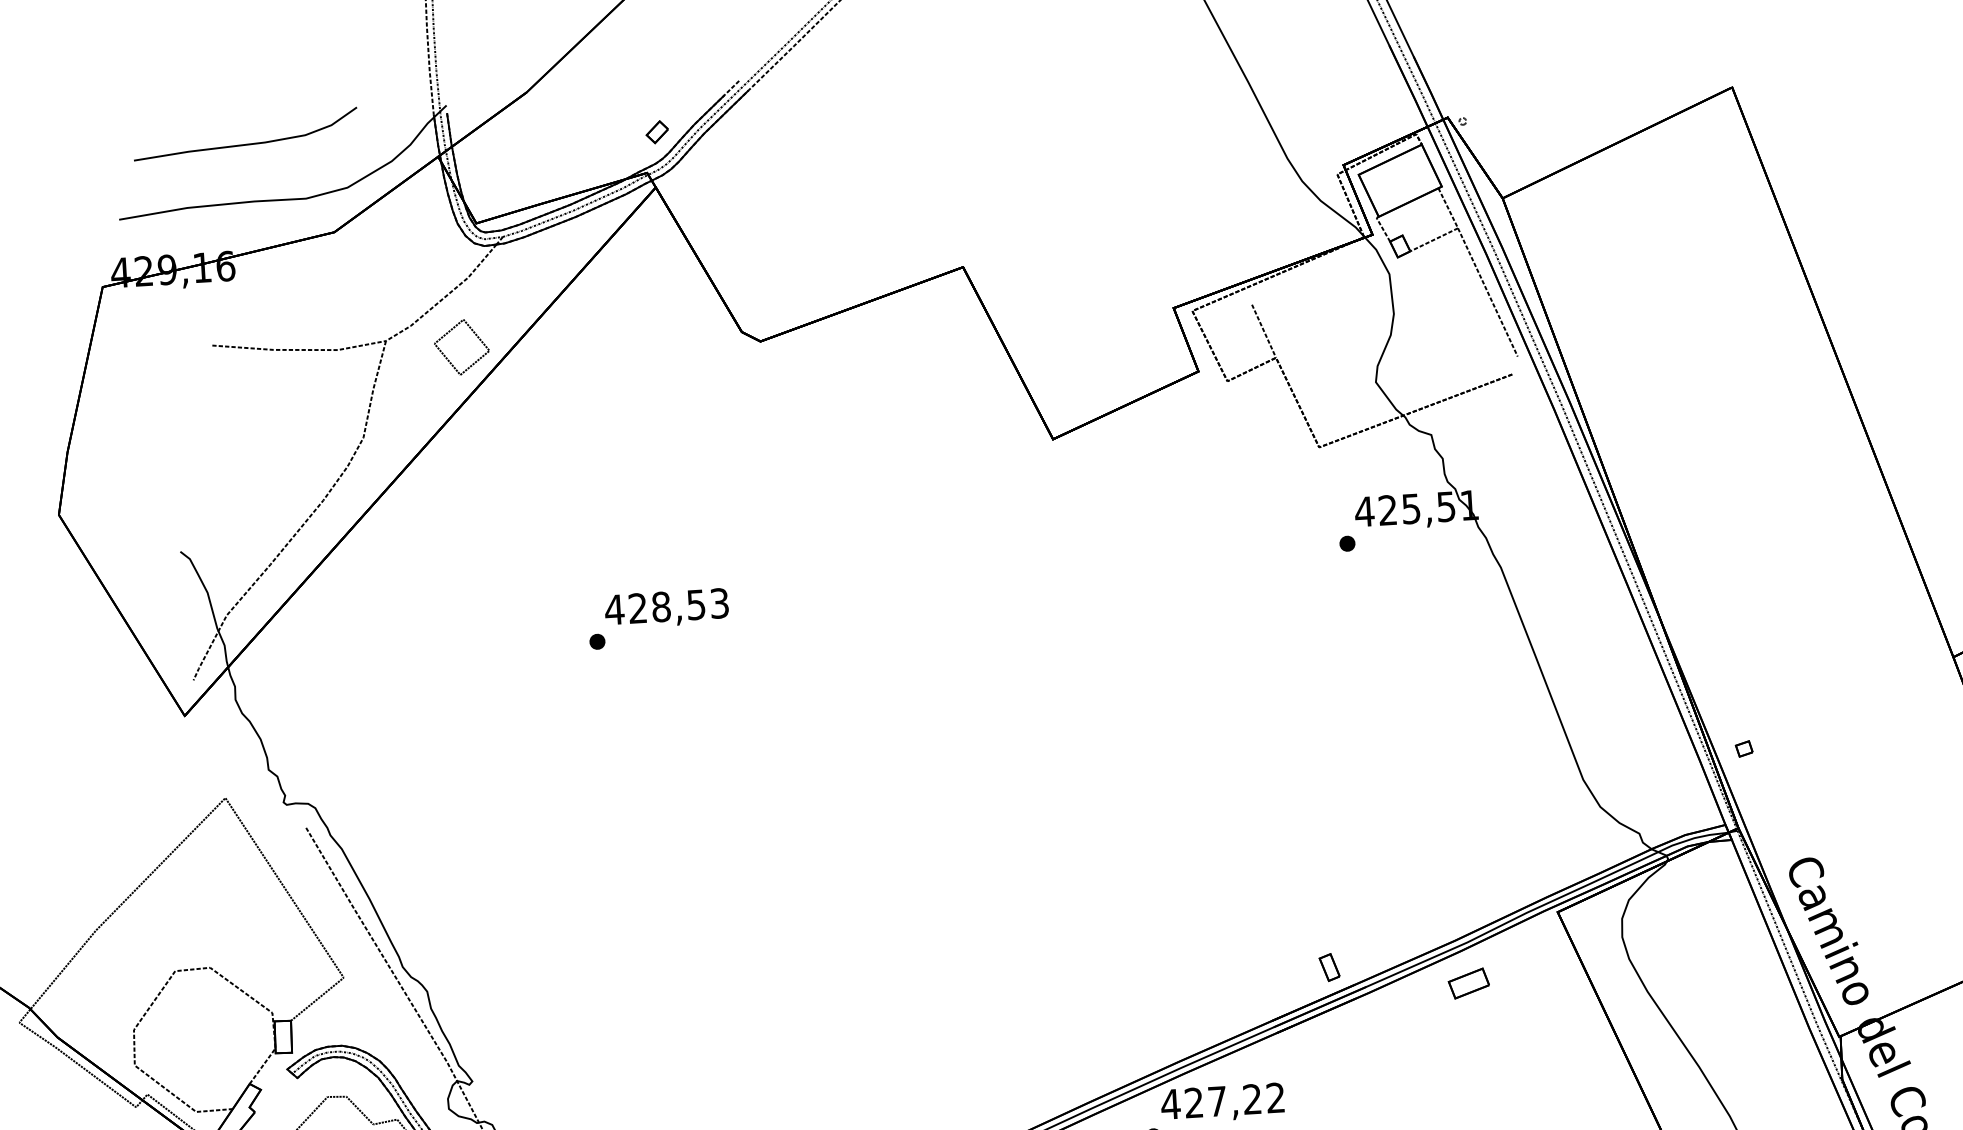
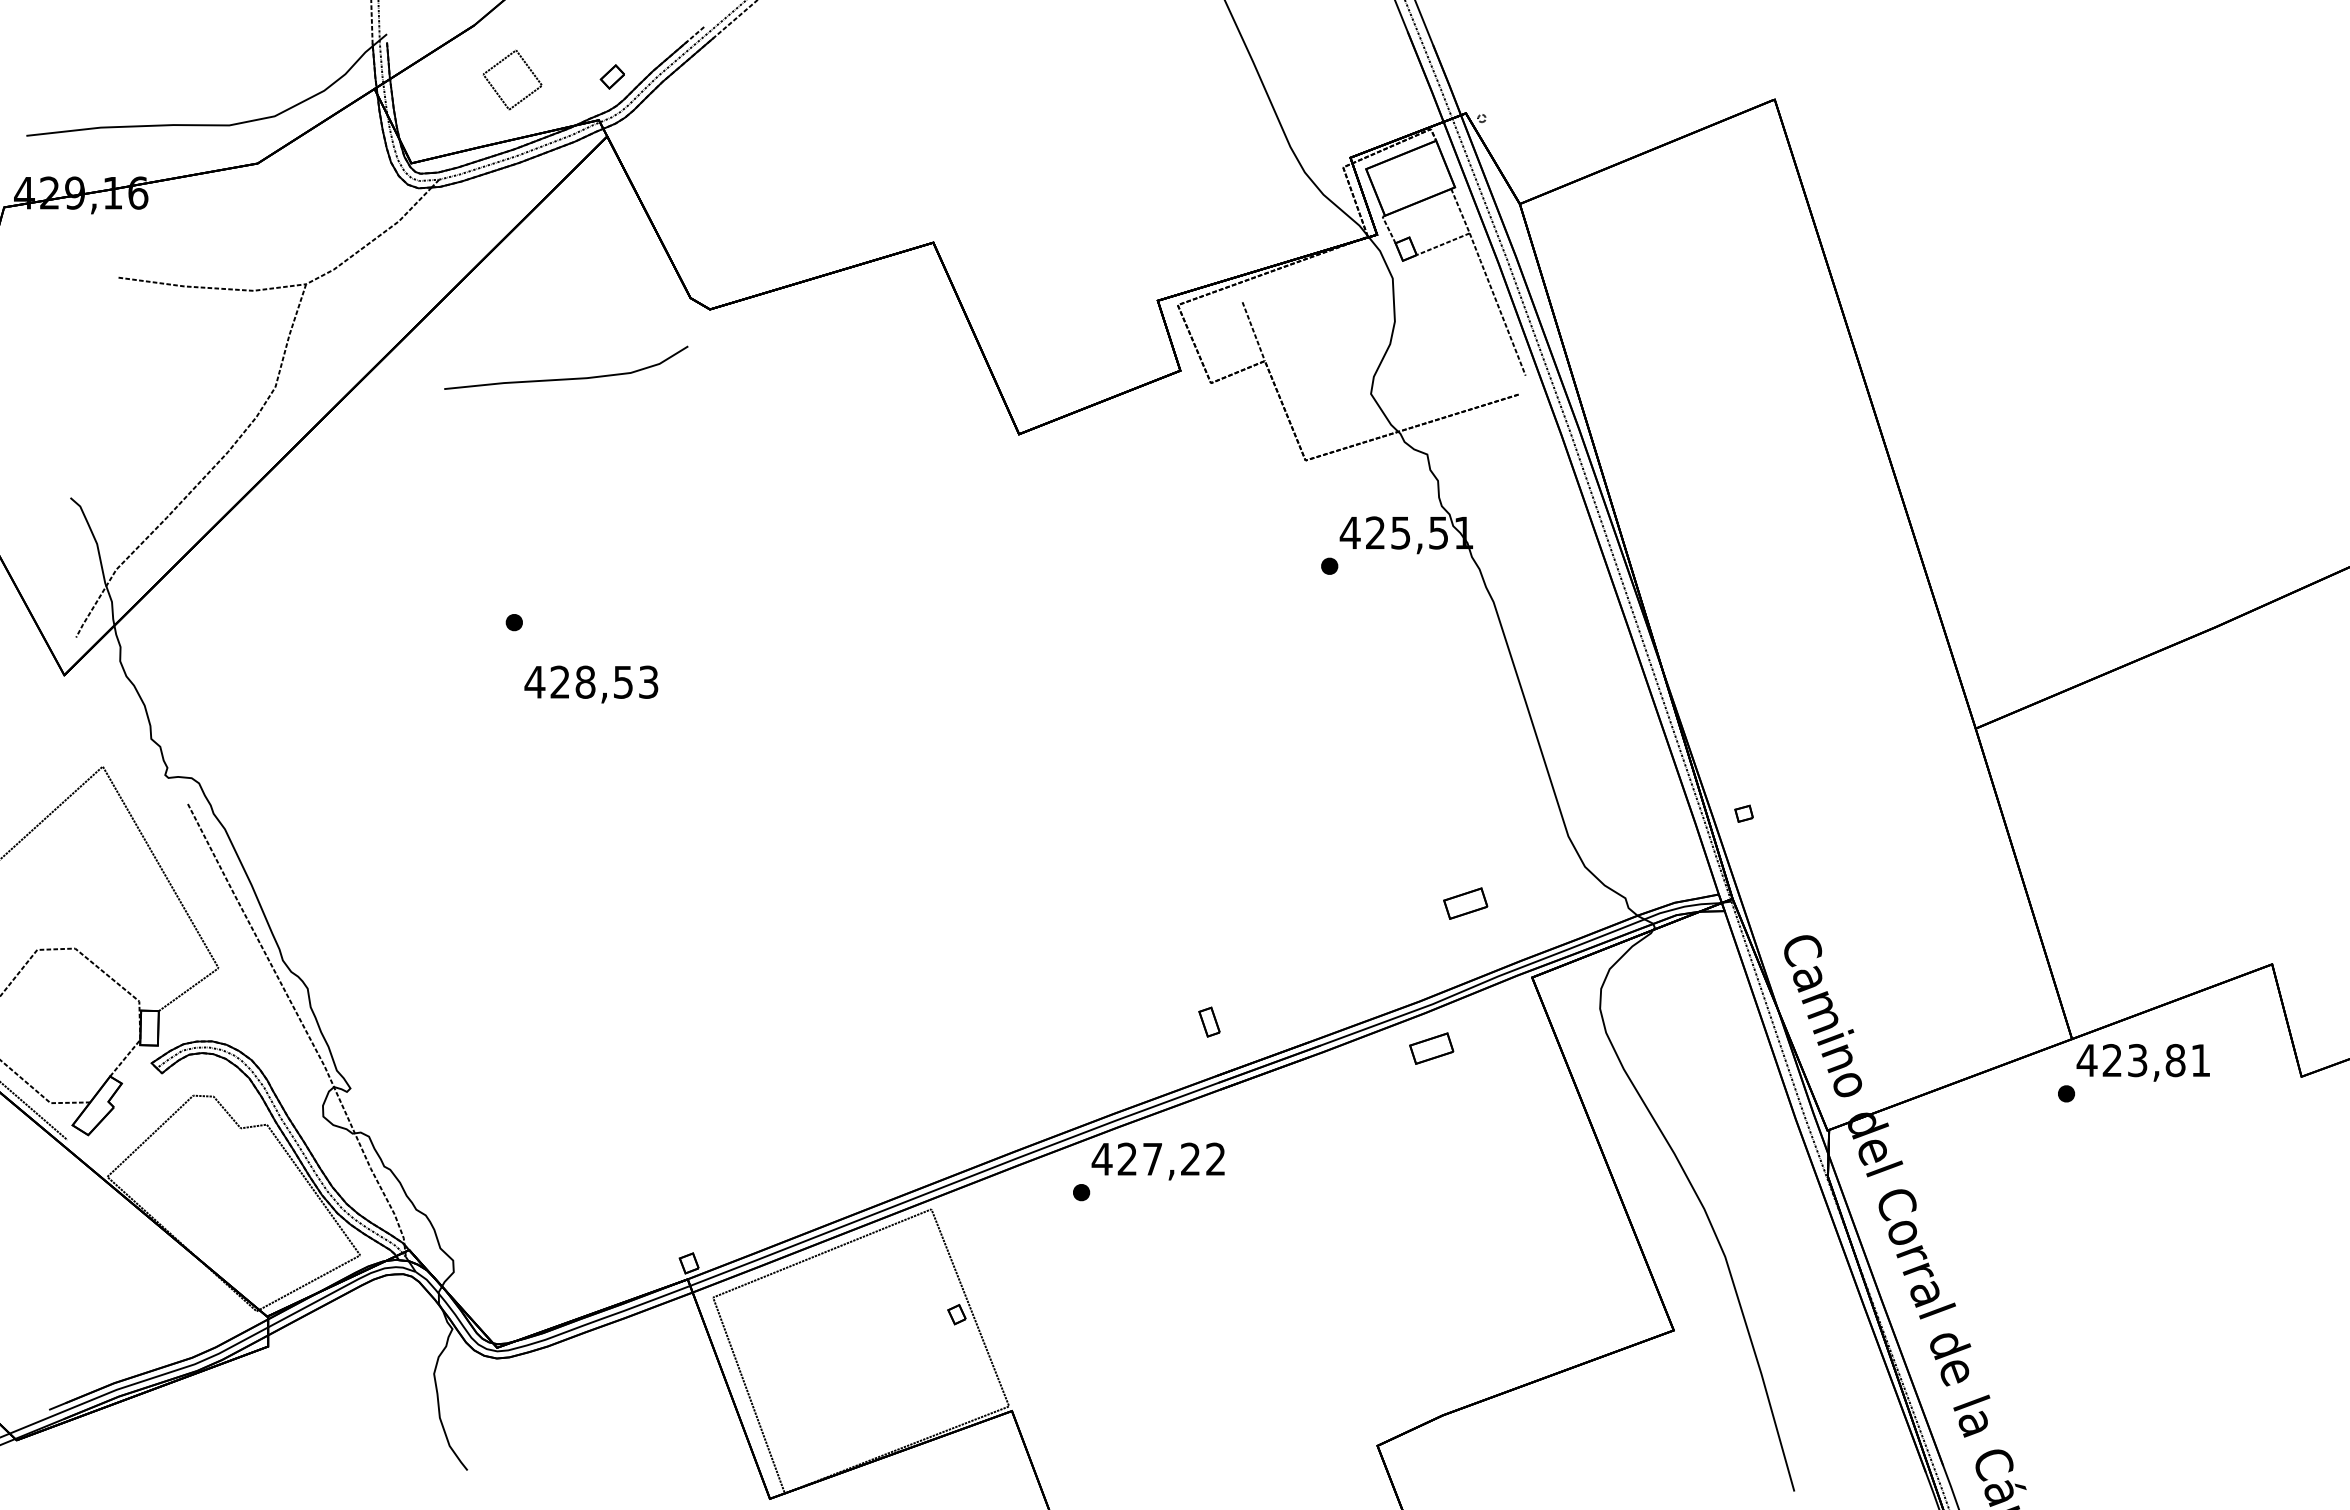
curve: (246, 143) -> (566, 378), moved
part: (461, 346) -> (512, 79), moved
text: (666, 608) -> (591, 684), moved
part: (1491, 847) -> (1465, 903), added
part: (1329, 966) -> (1209, 1021), moved

